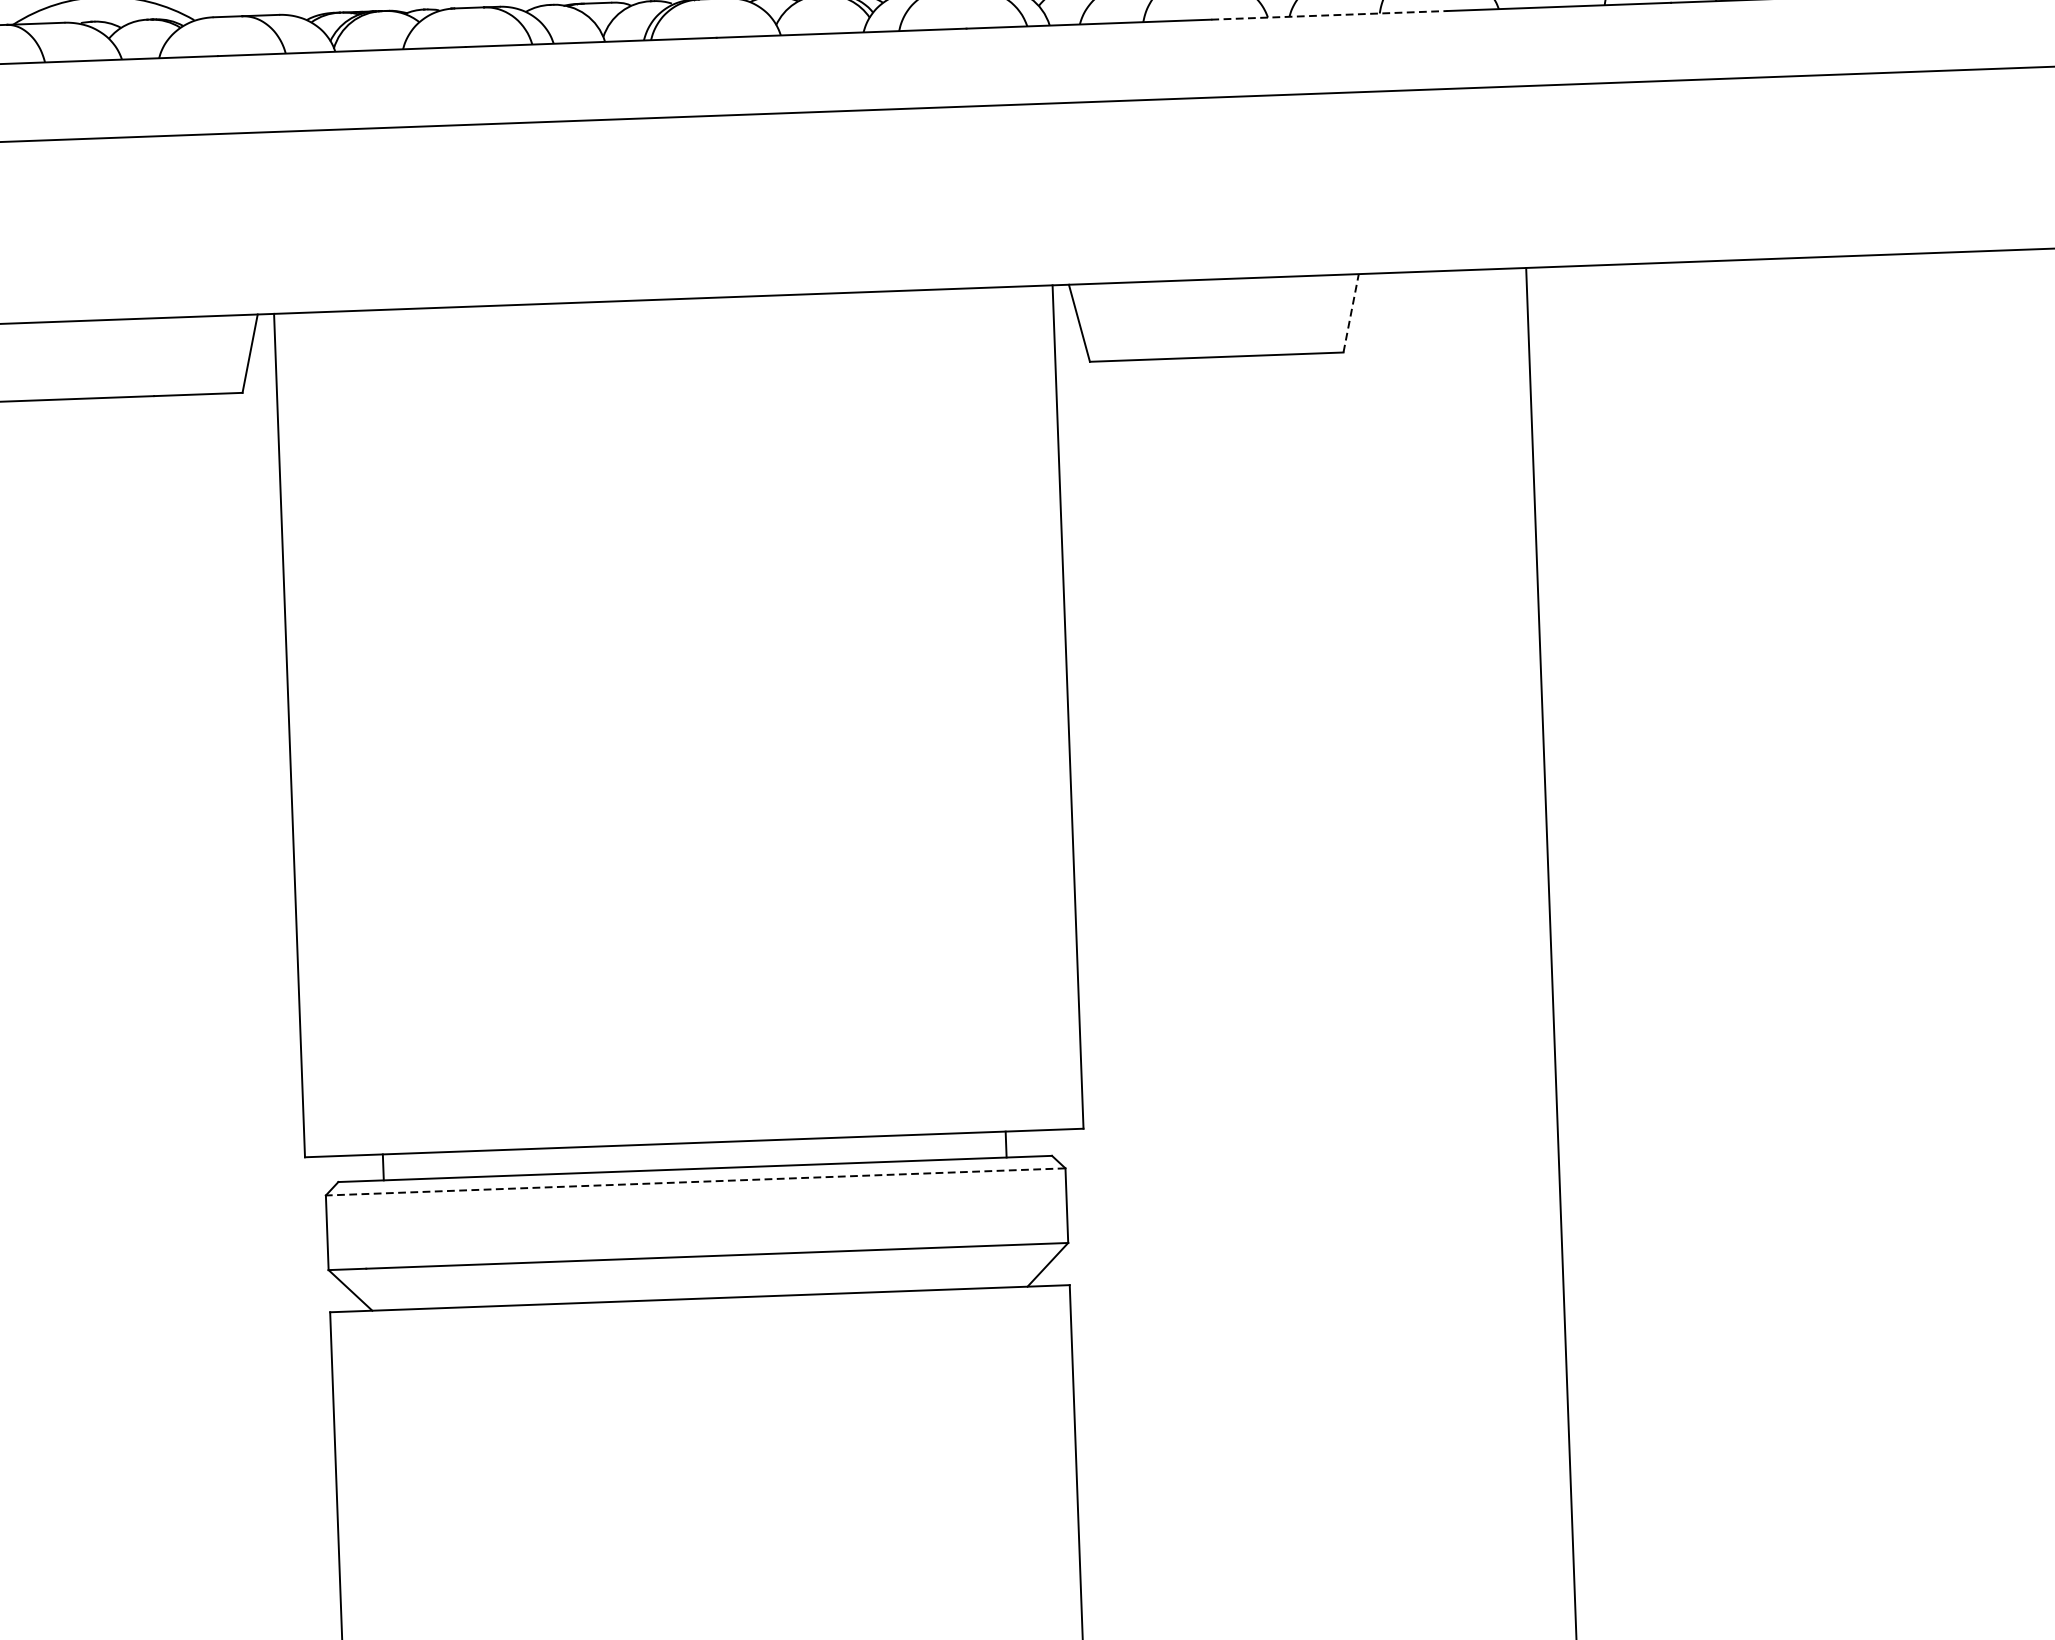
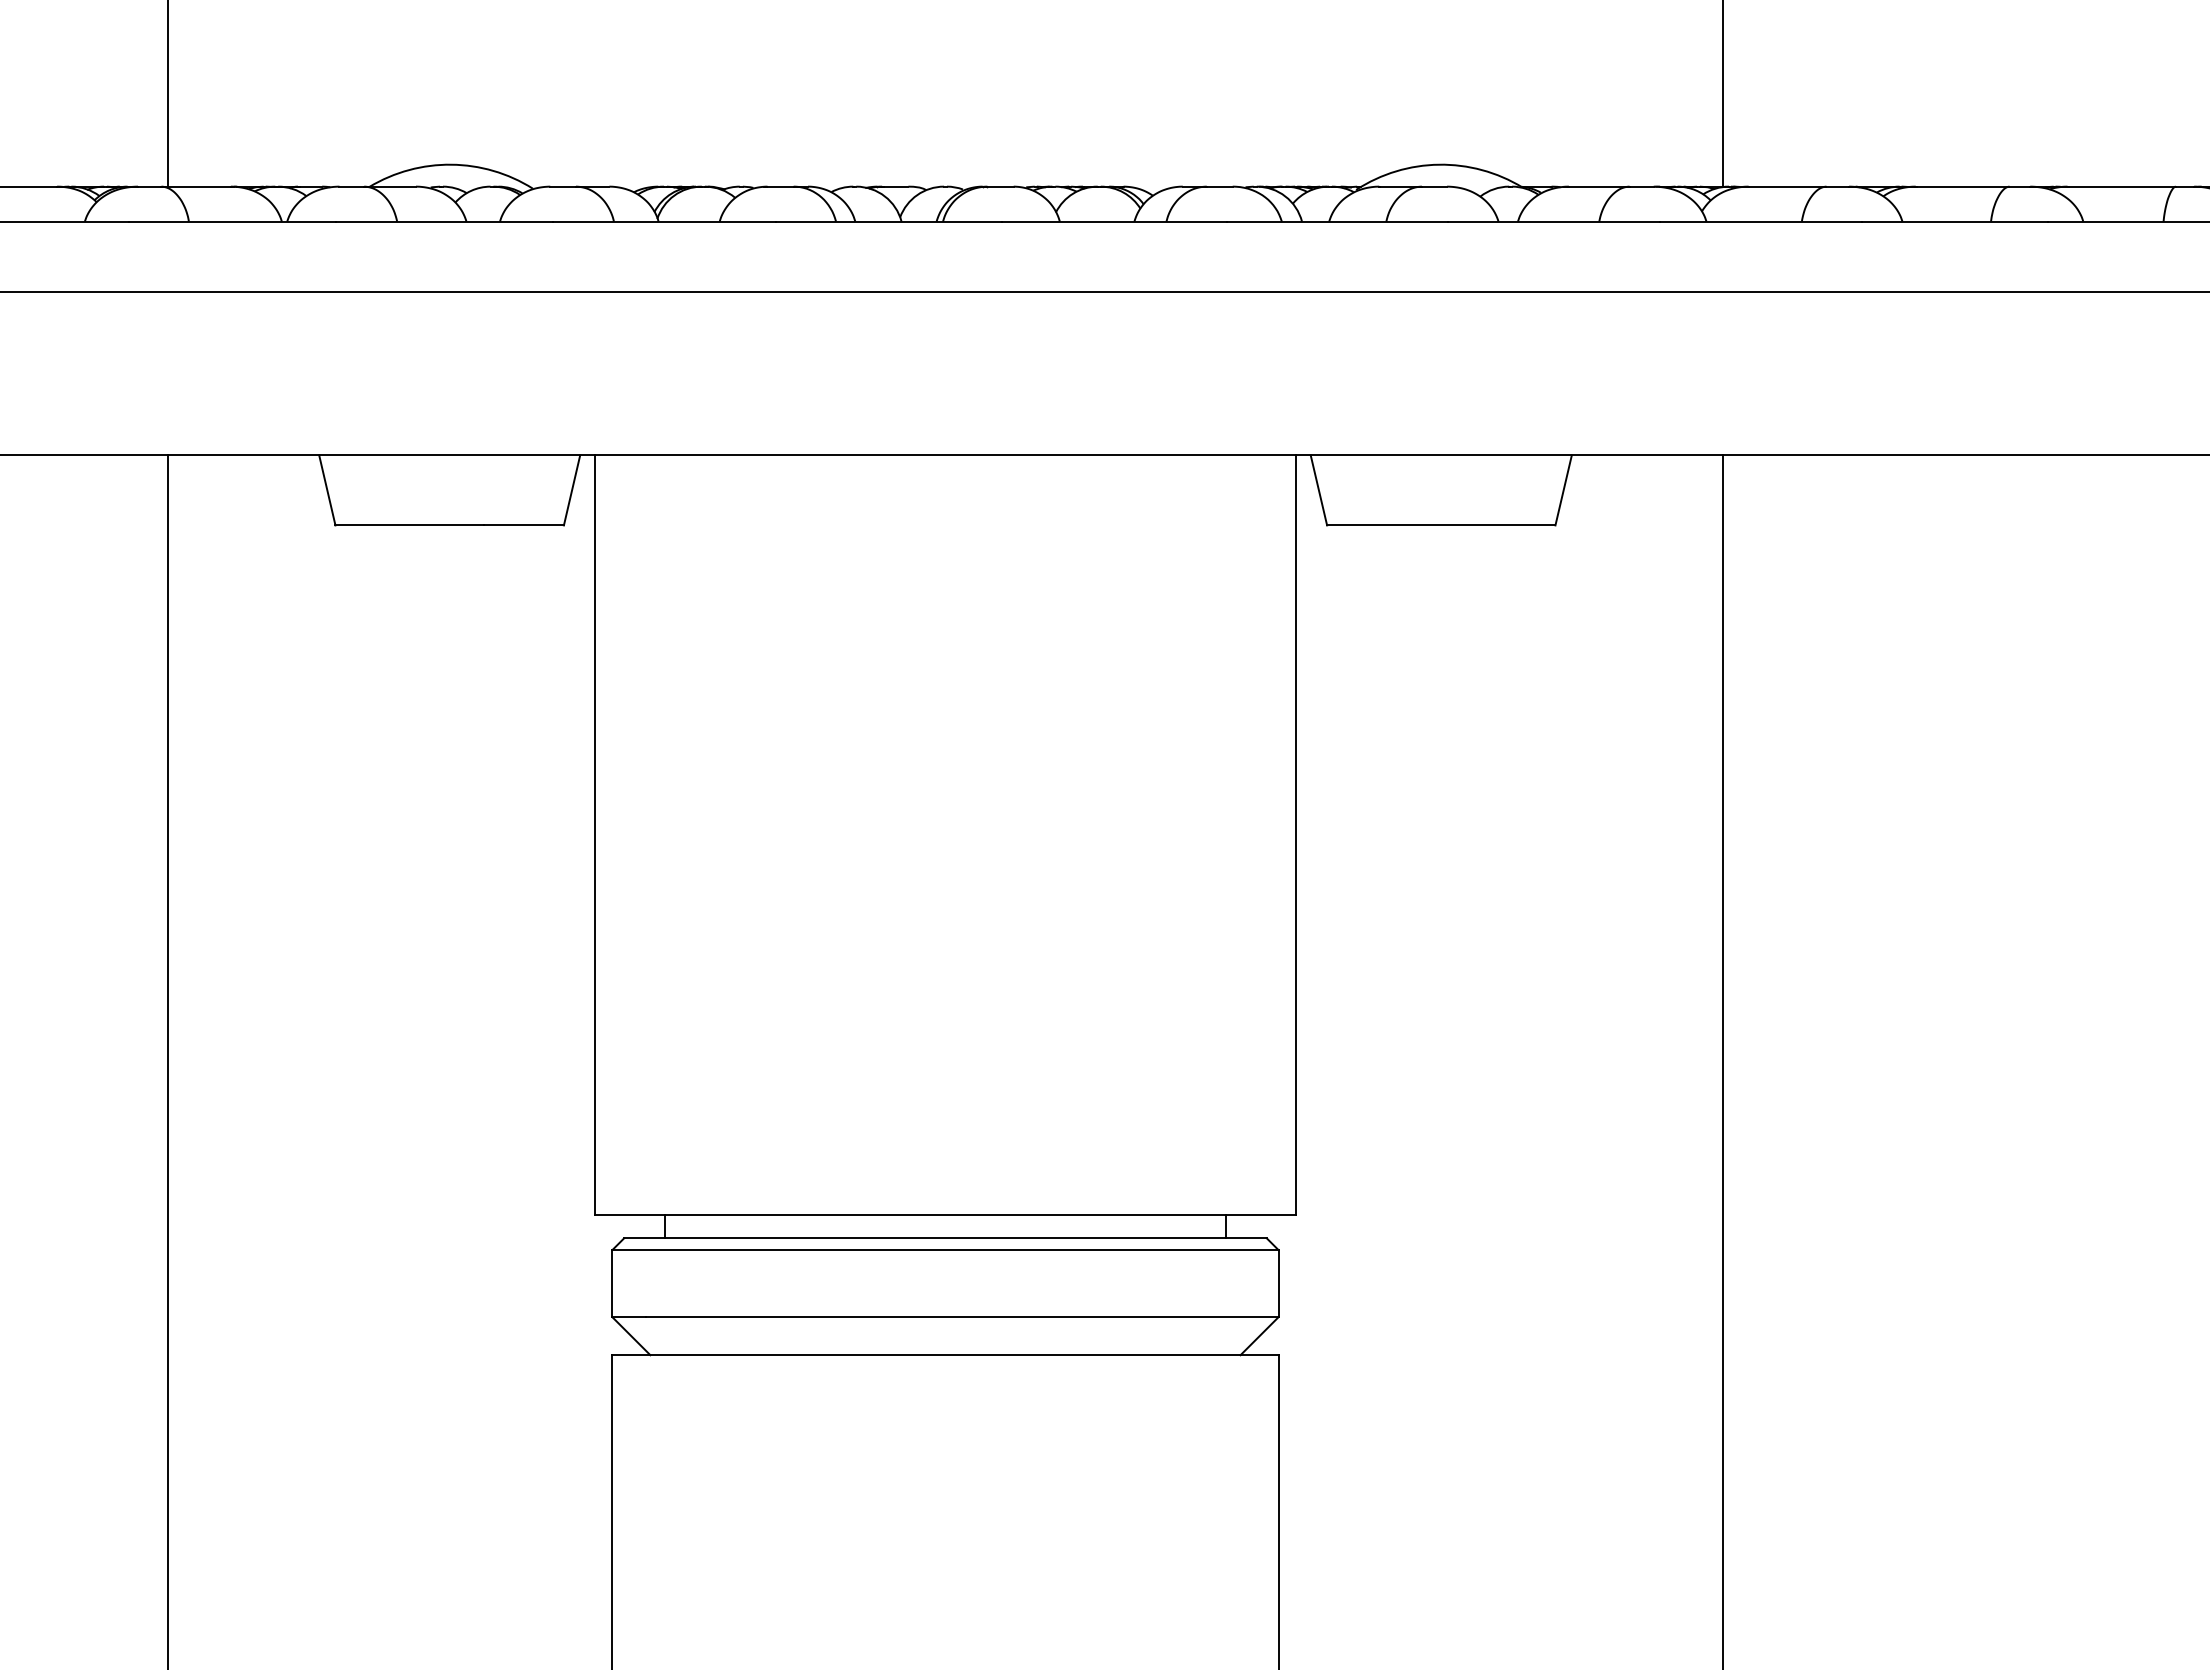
line: (1330, 15) -> (1554, 221), dashed -> solid
line: (1350, 313) -> (1563, 490), dashed -> solid
line: (694, 1182) -> (944, 1250), dashed -> solid

